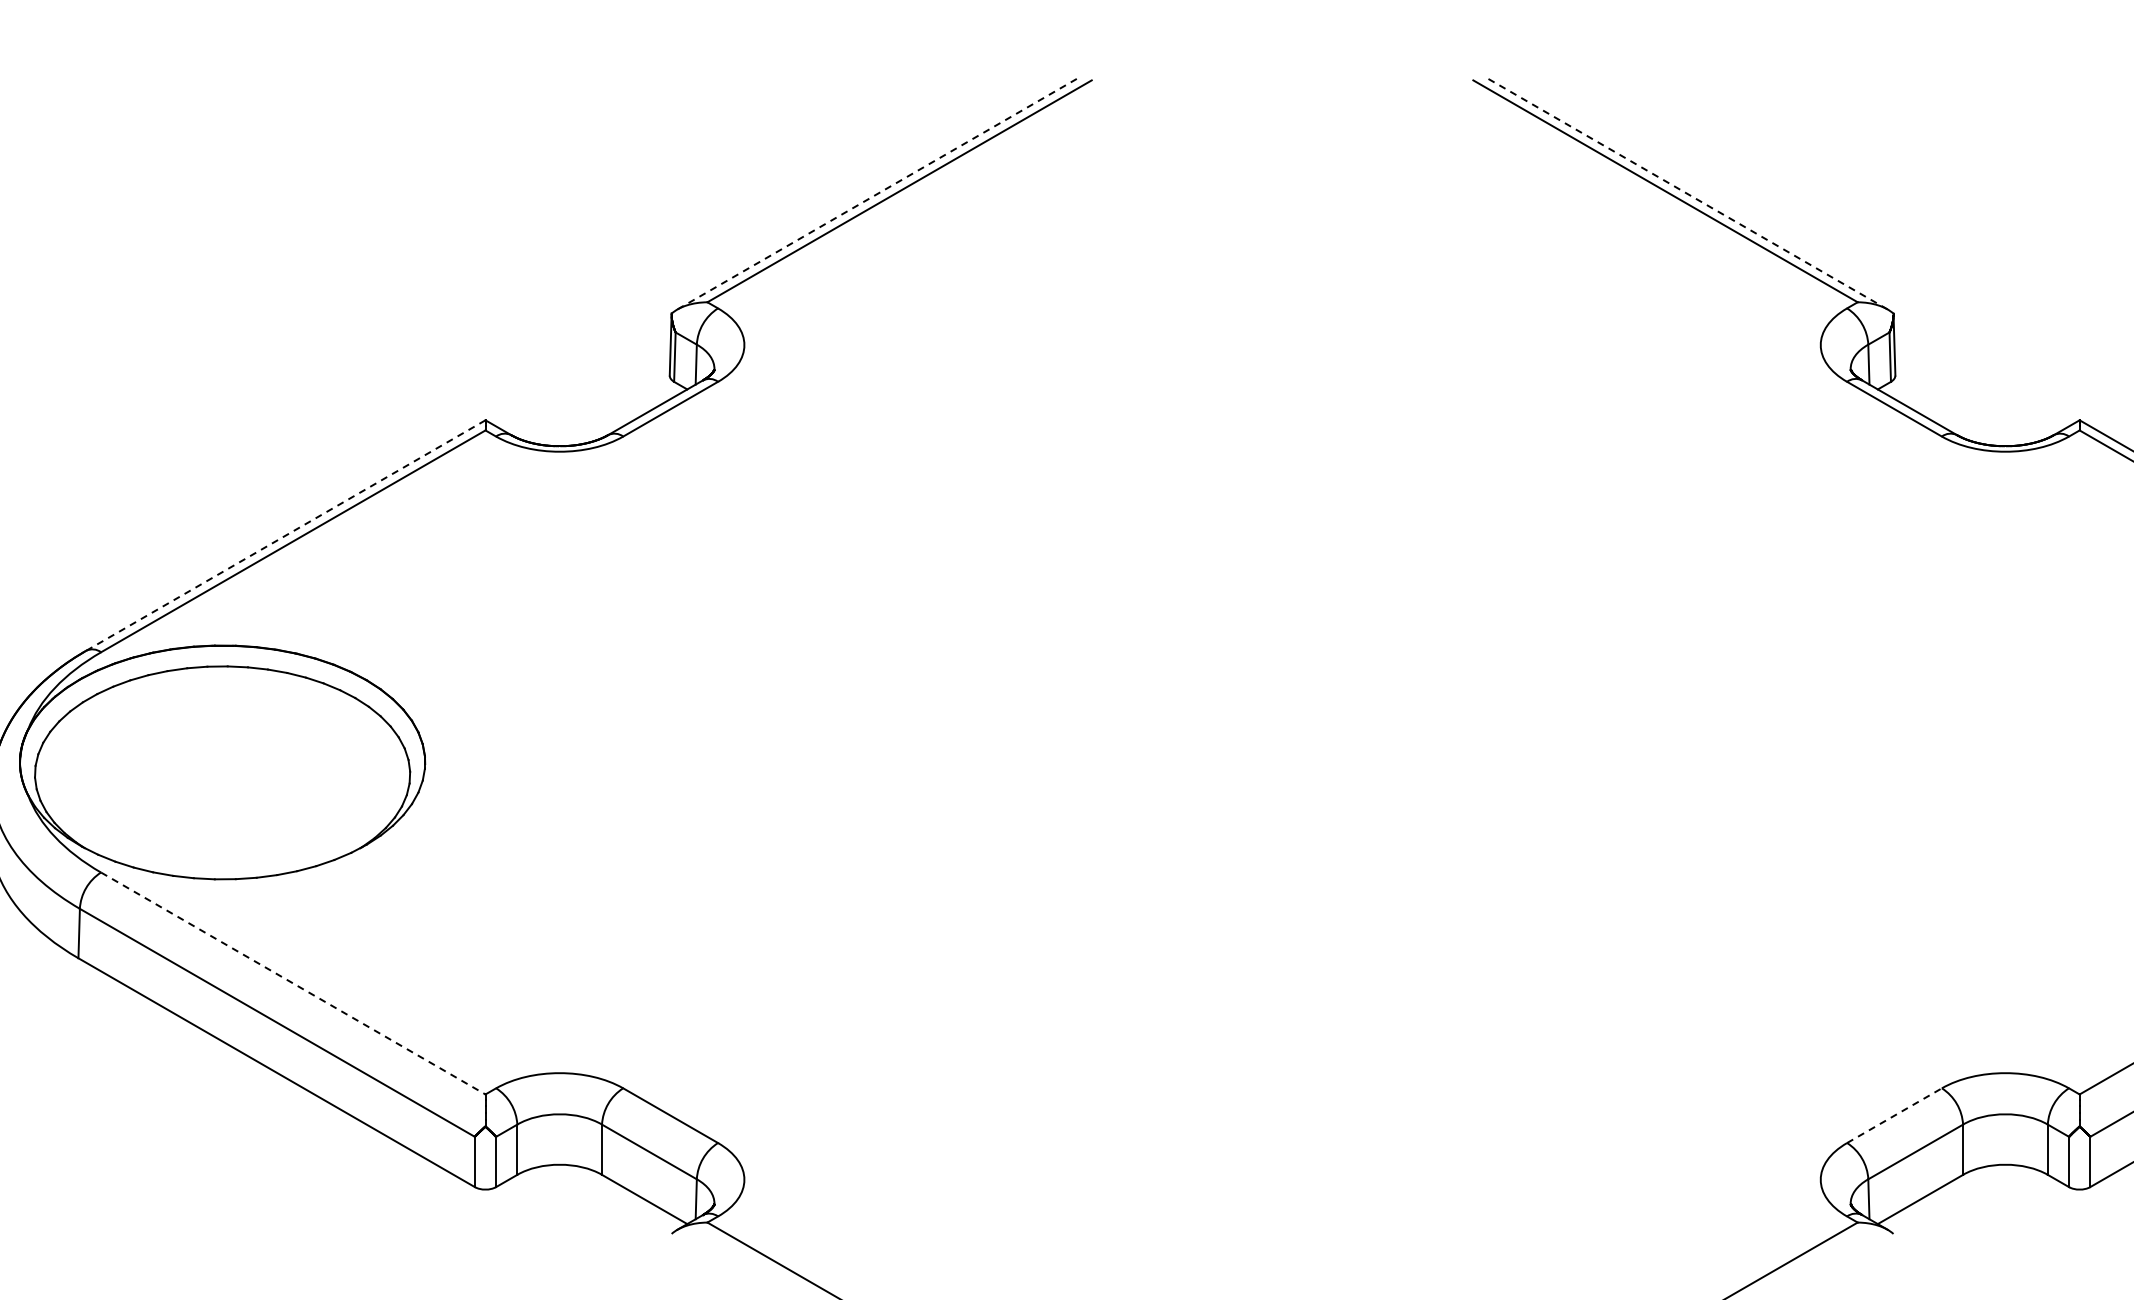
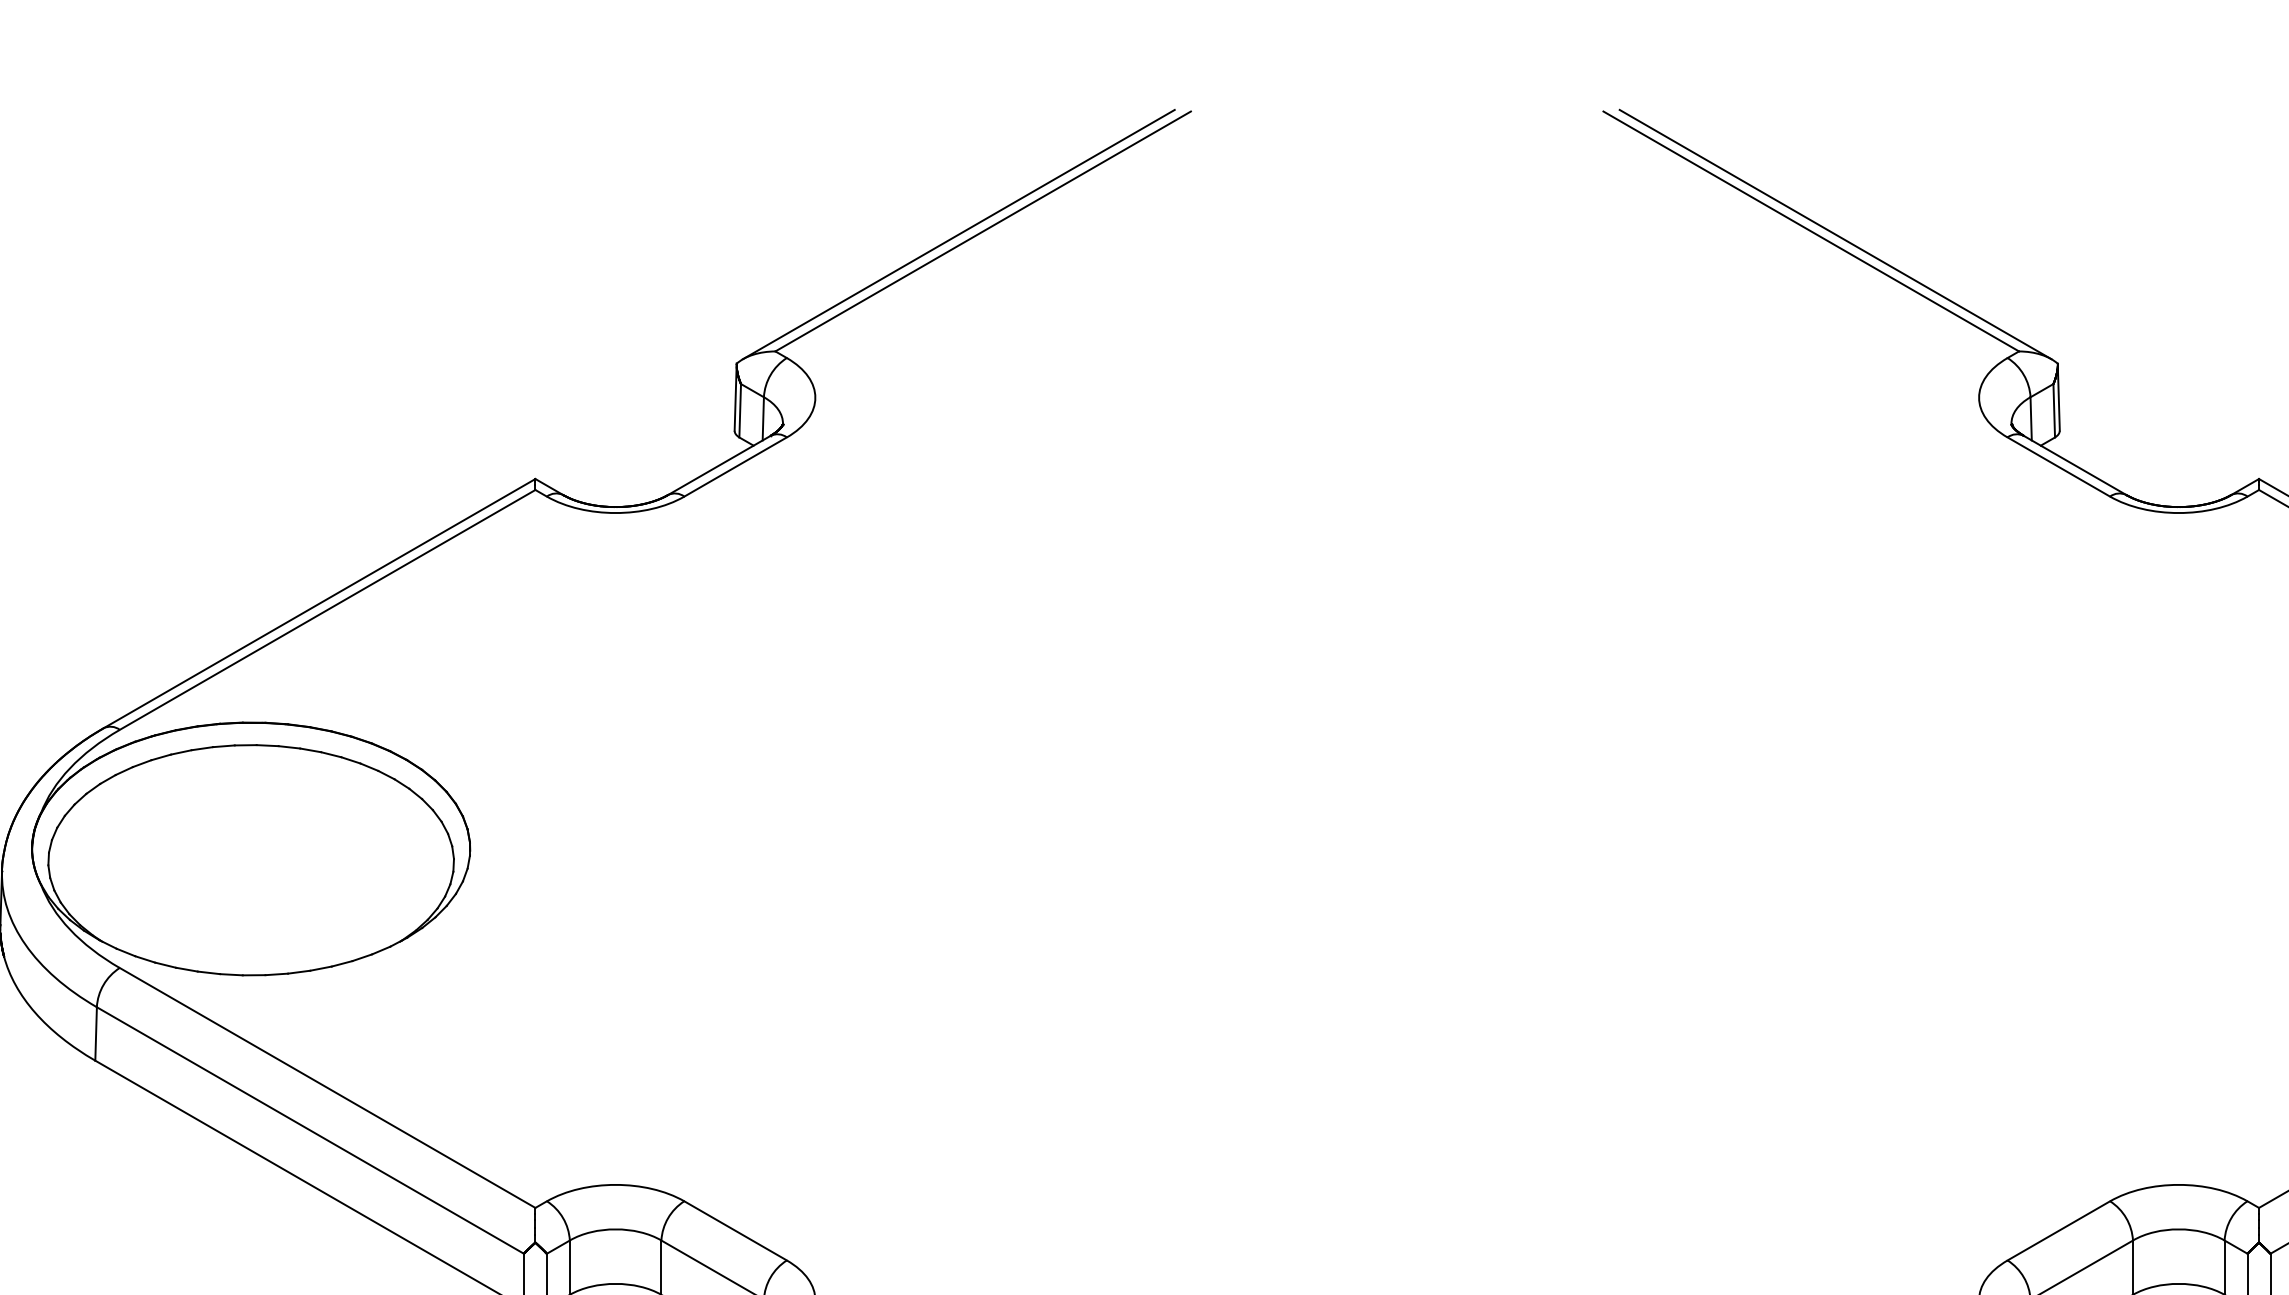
line: (877, 194) -> (959, 234), dashed -> solid
line: (1688, 194) -> (1836, 234), dashed -> solid
line: (285, 535) -> (319, 603), dashed -> solid
line: (293, 983) -> (327, 1087), dashed -> solid
line: (1894, 1115) -> (2058, 1230), dashed -> solid

